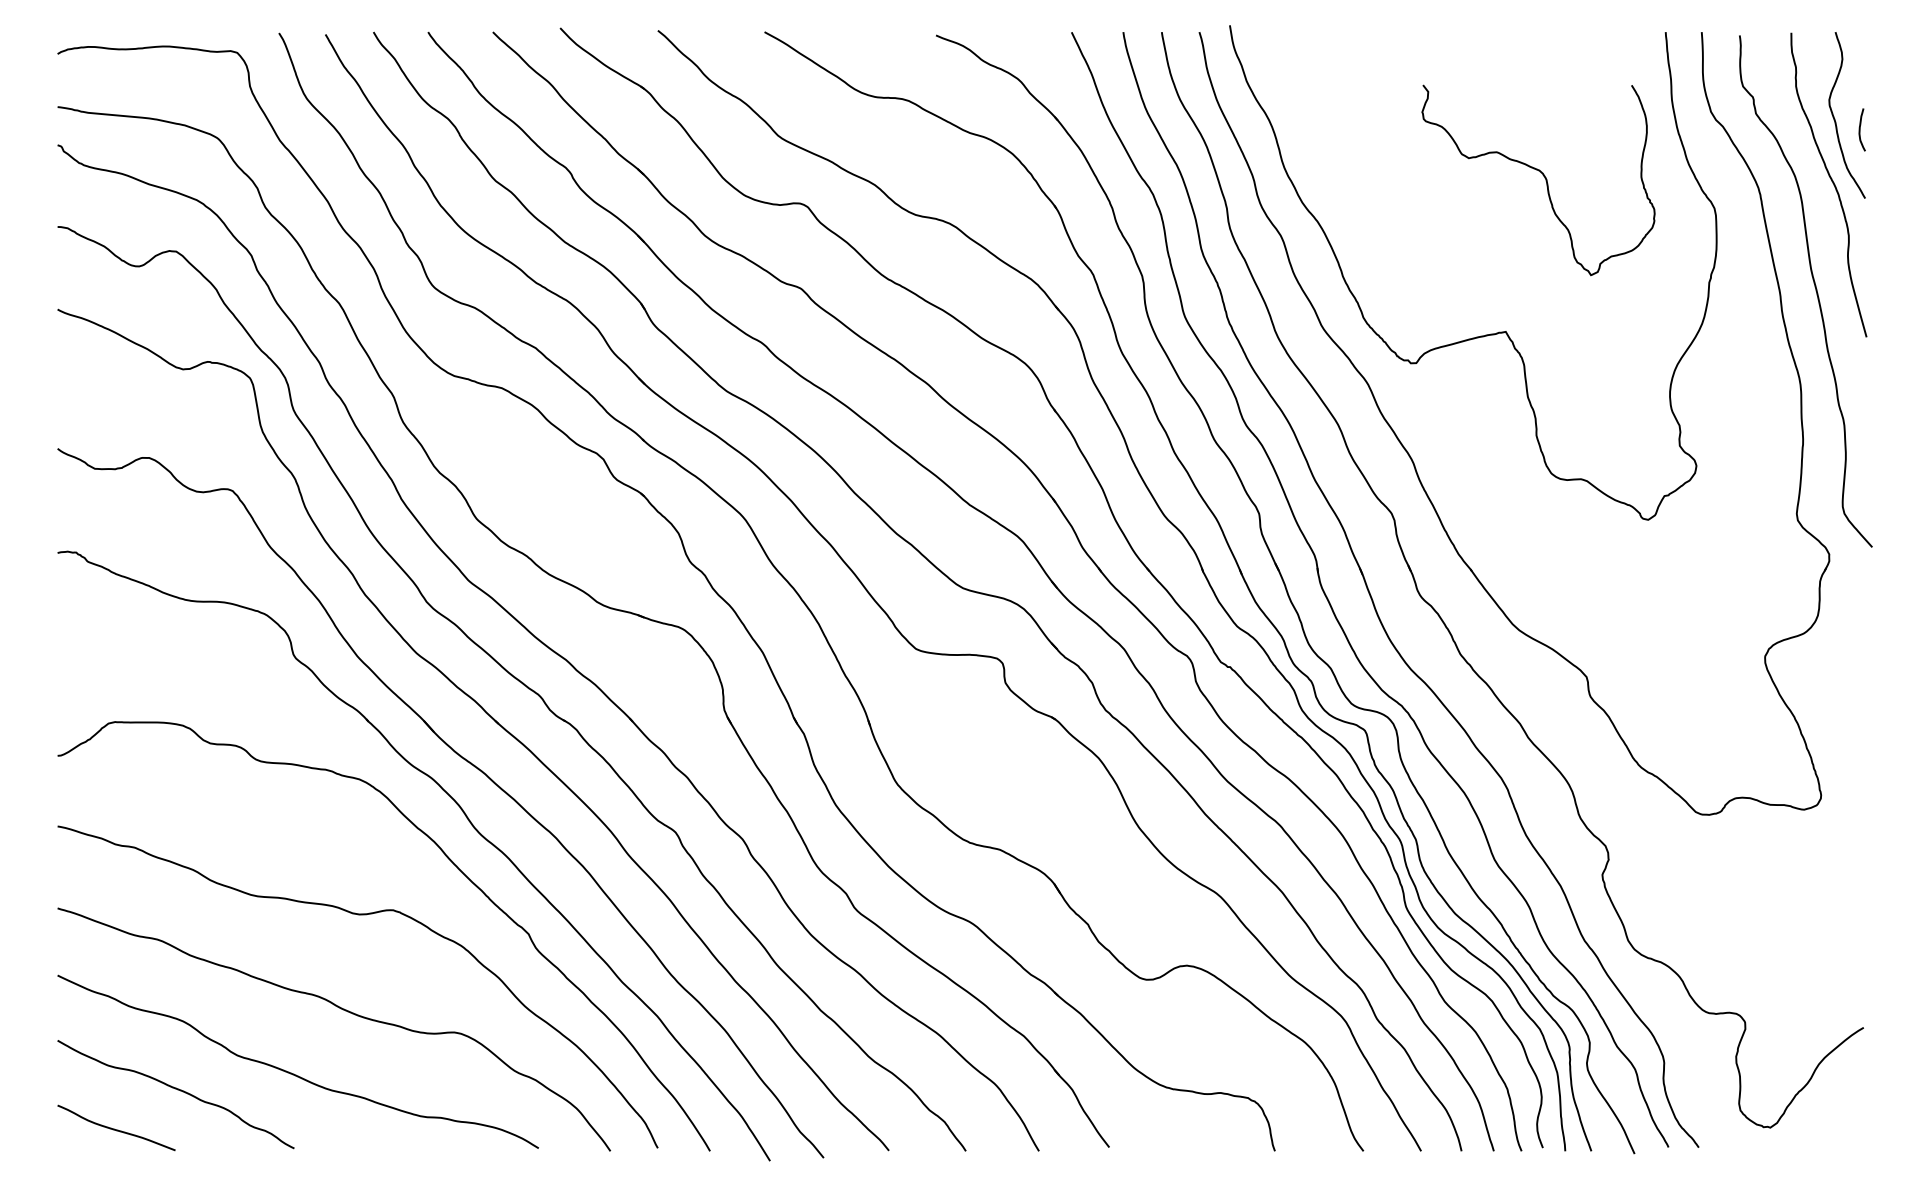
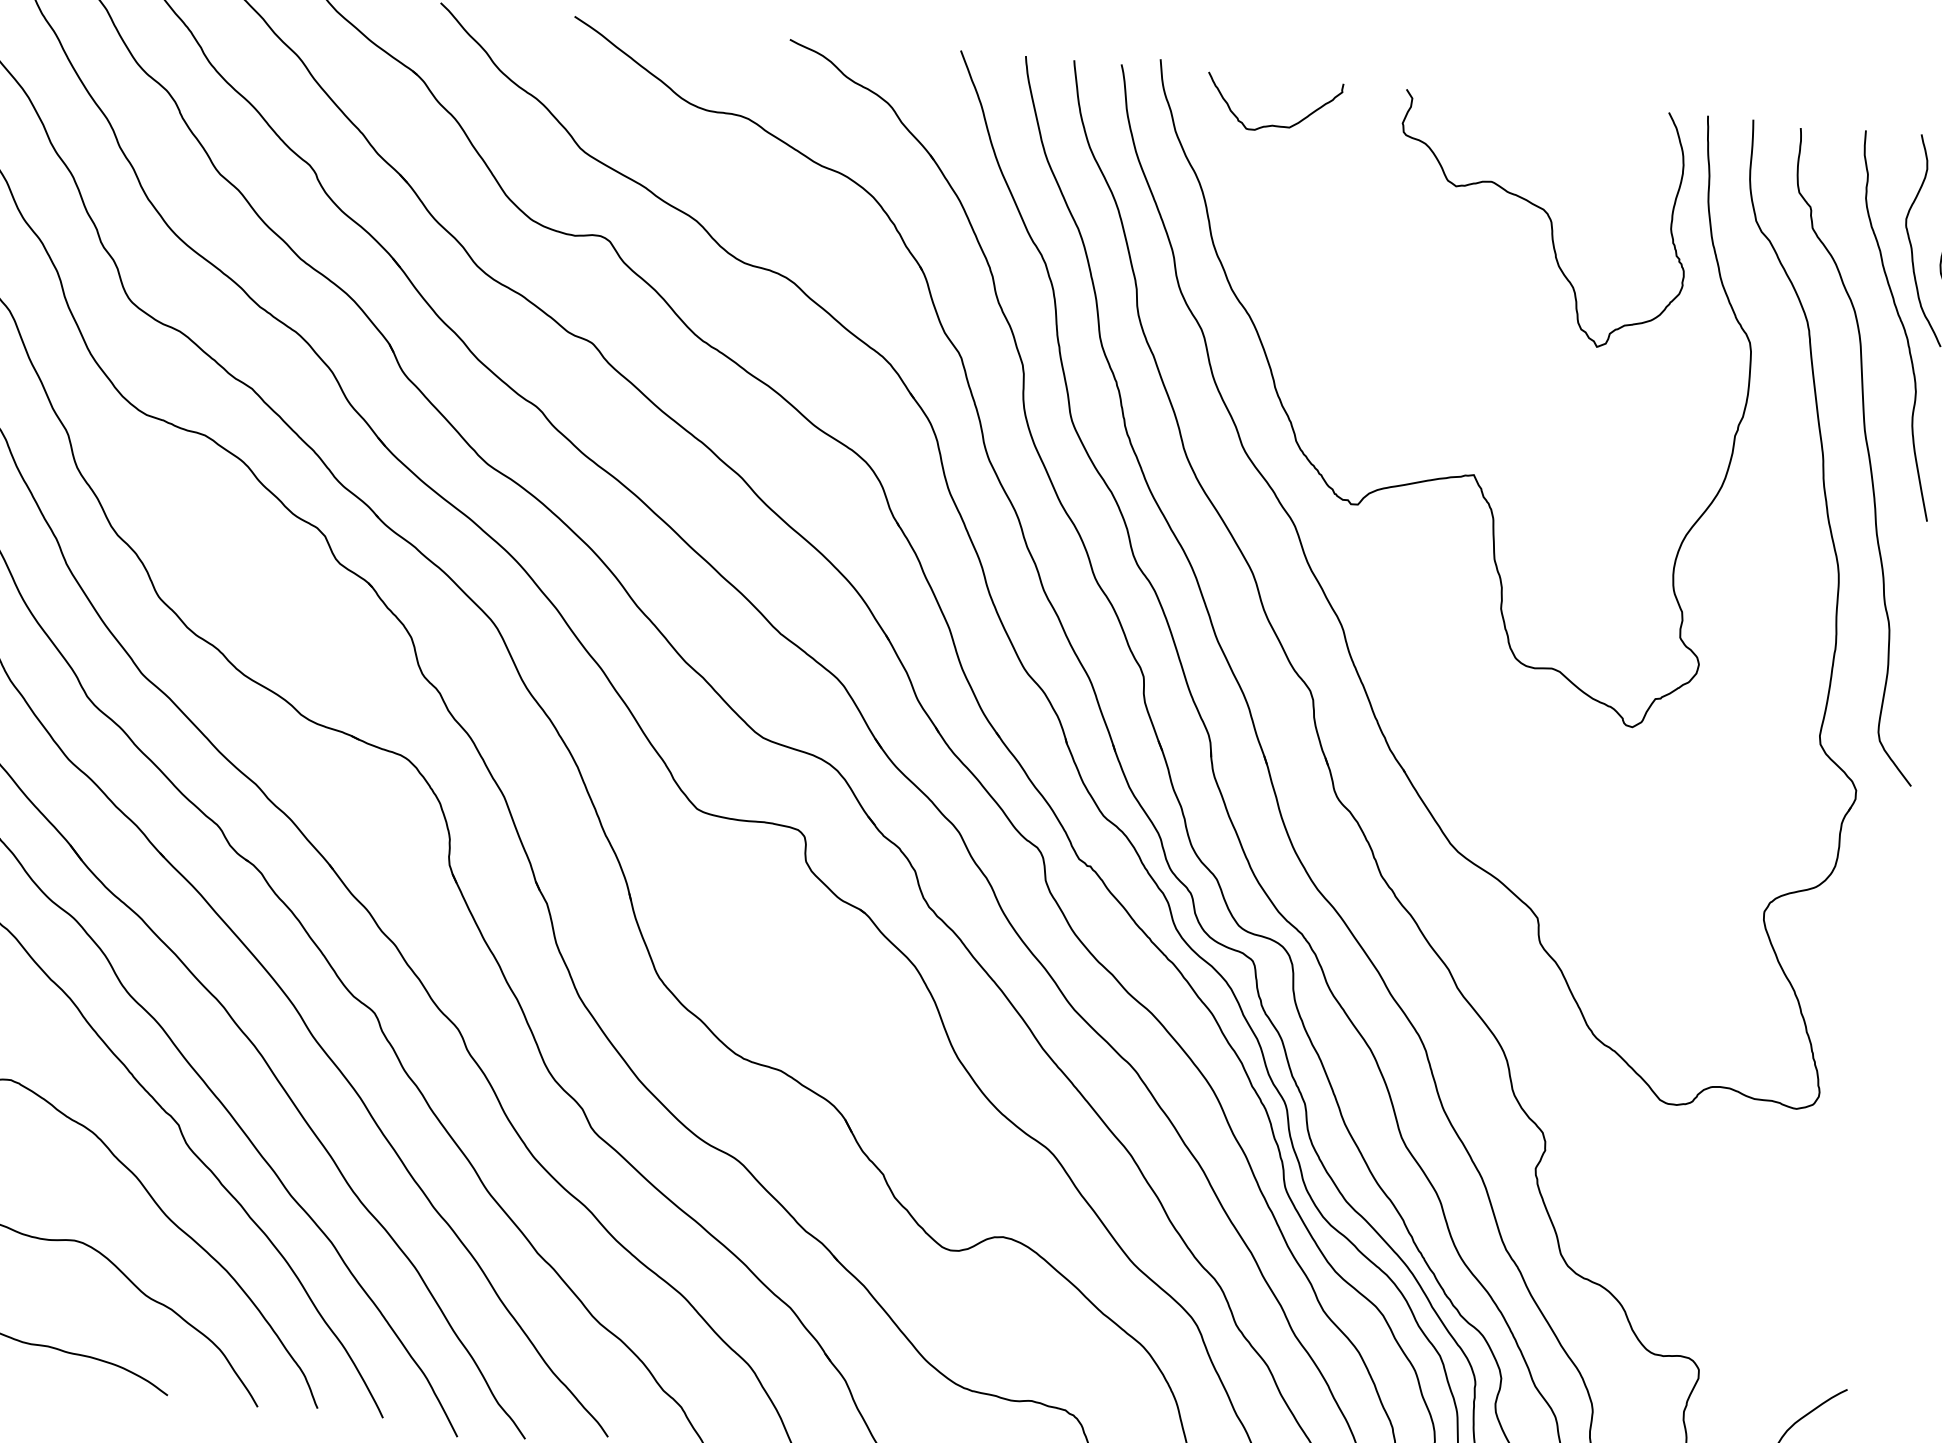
curve: (1322, 69) -> (1272, 124), added
curve: (1544, 178) -> (1549, 220), moved

